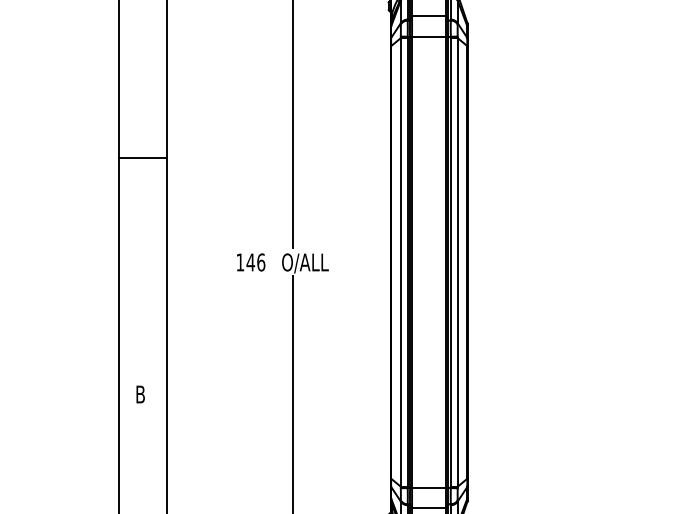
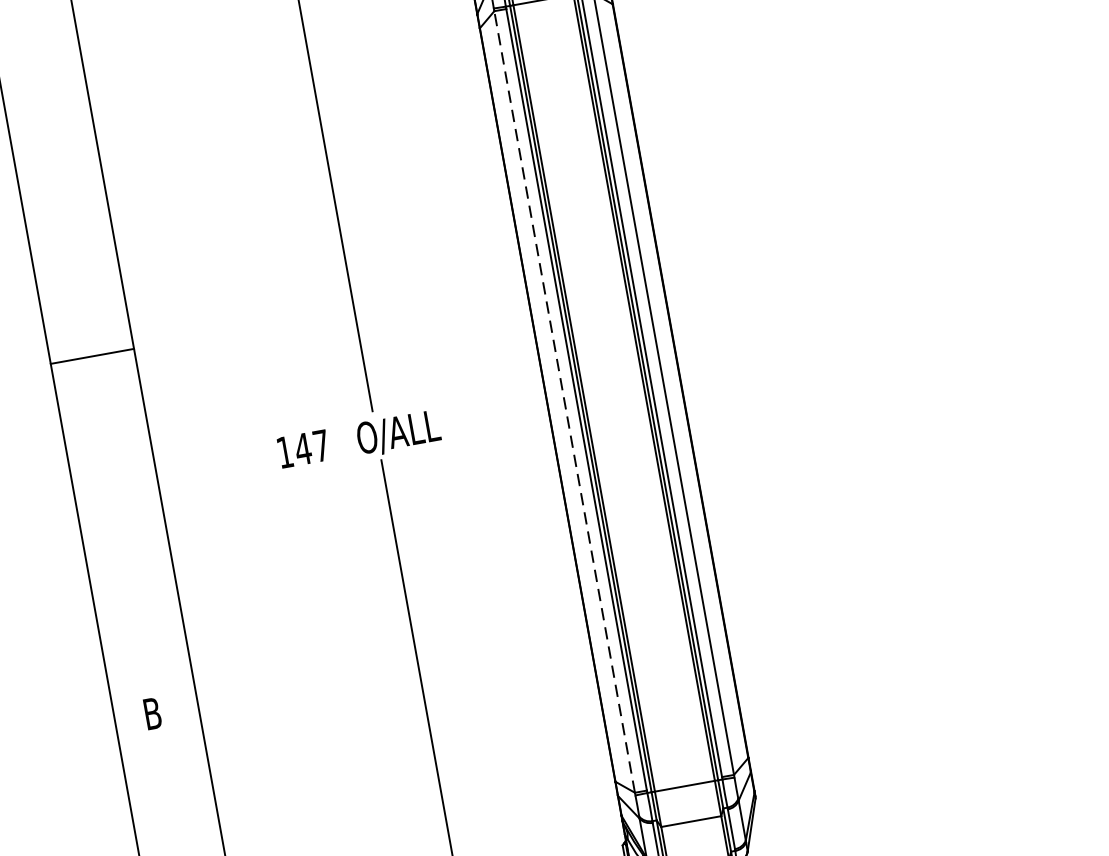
line: (142, 157) -> (91, 355), moved
line: (400, 261) -> (563, 400), solid -> dashed
text: (261, 262) -> (321, 445), 146 -> 147

